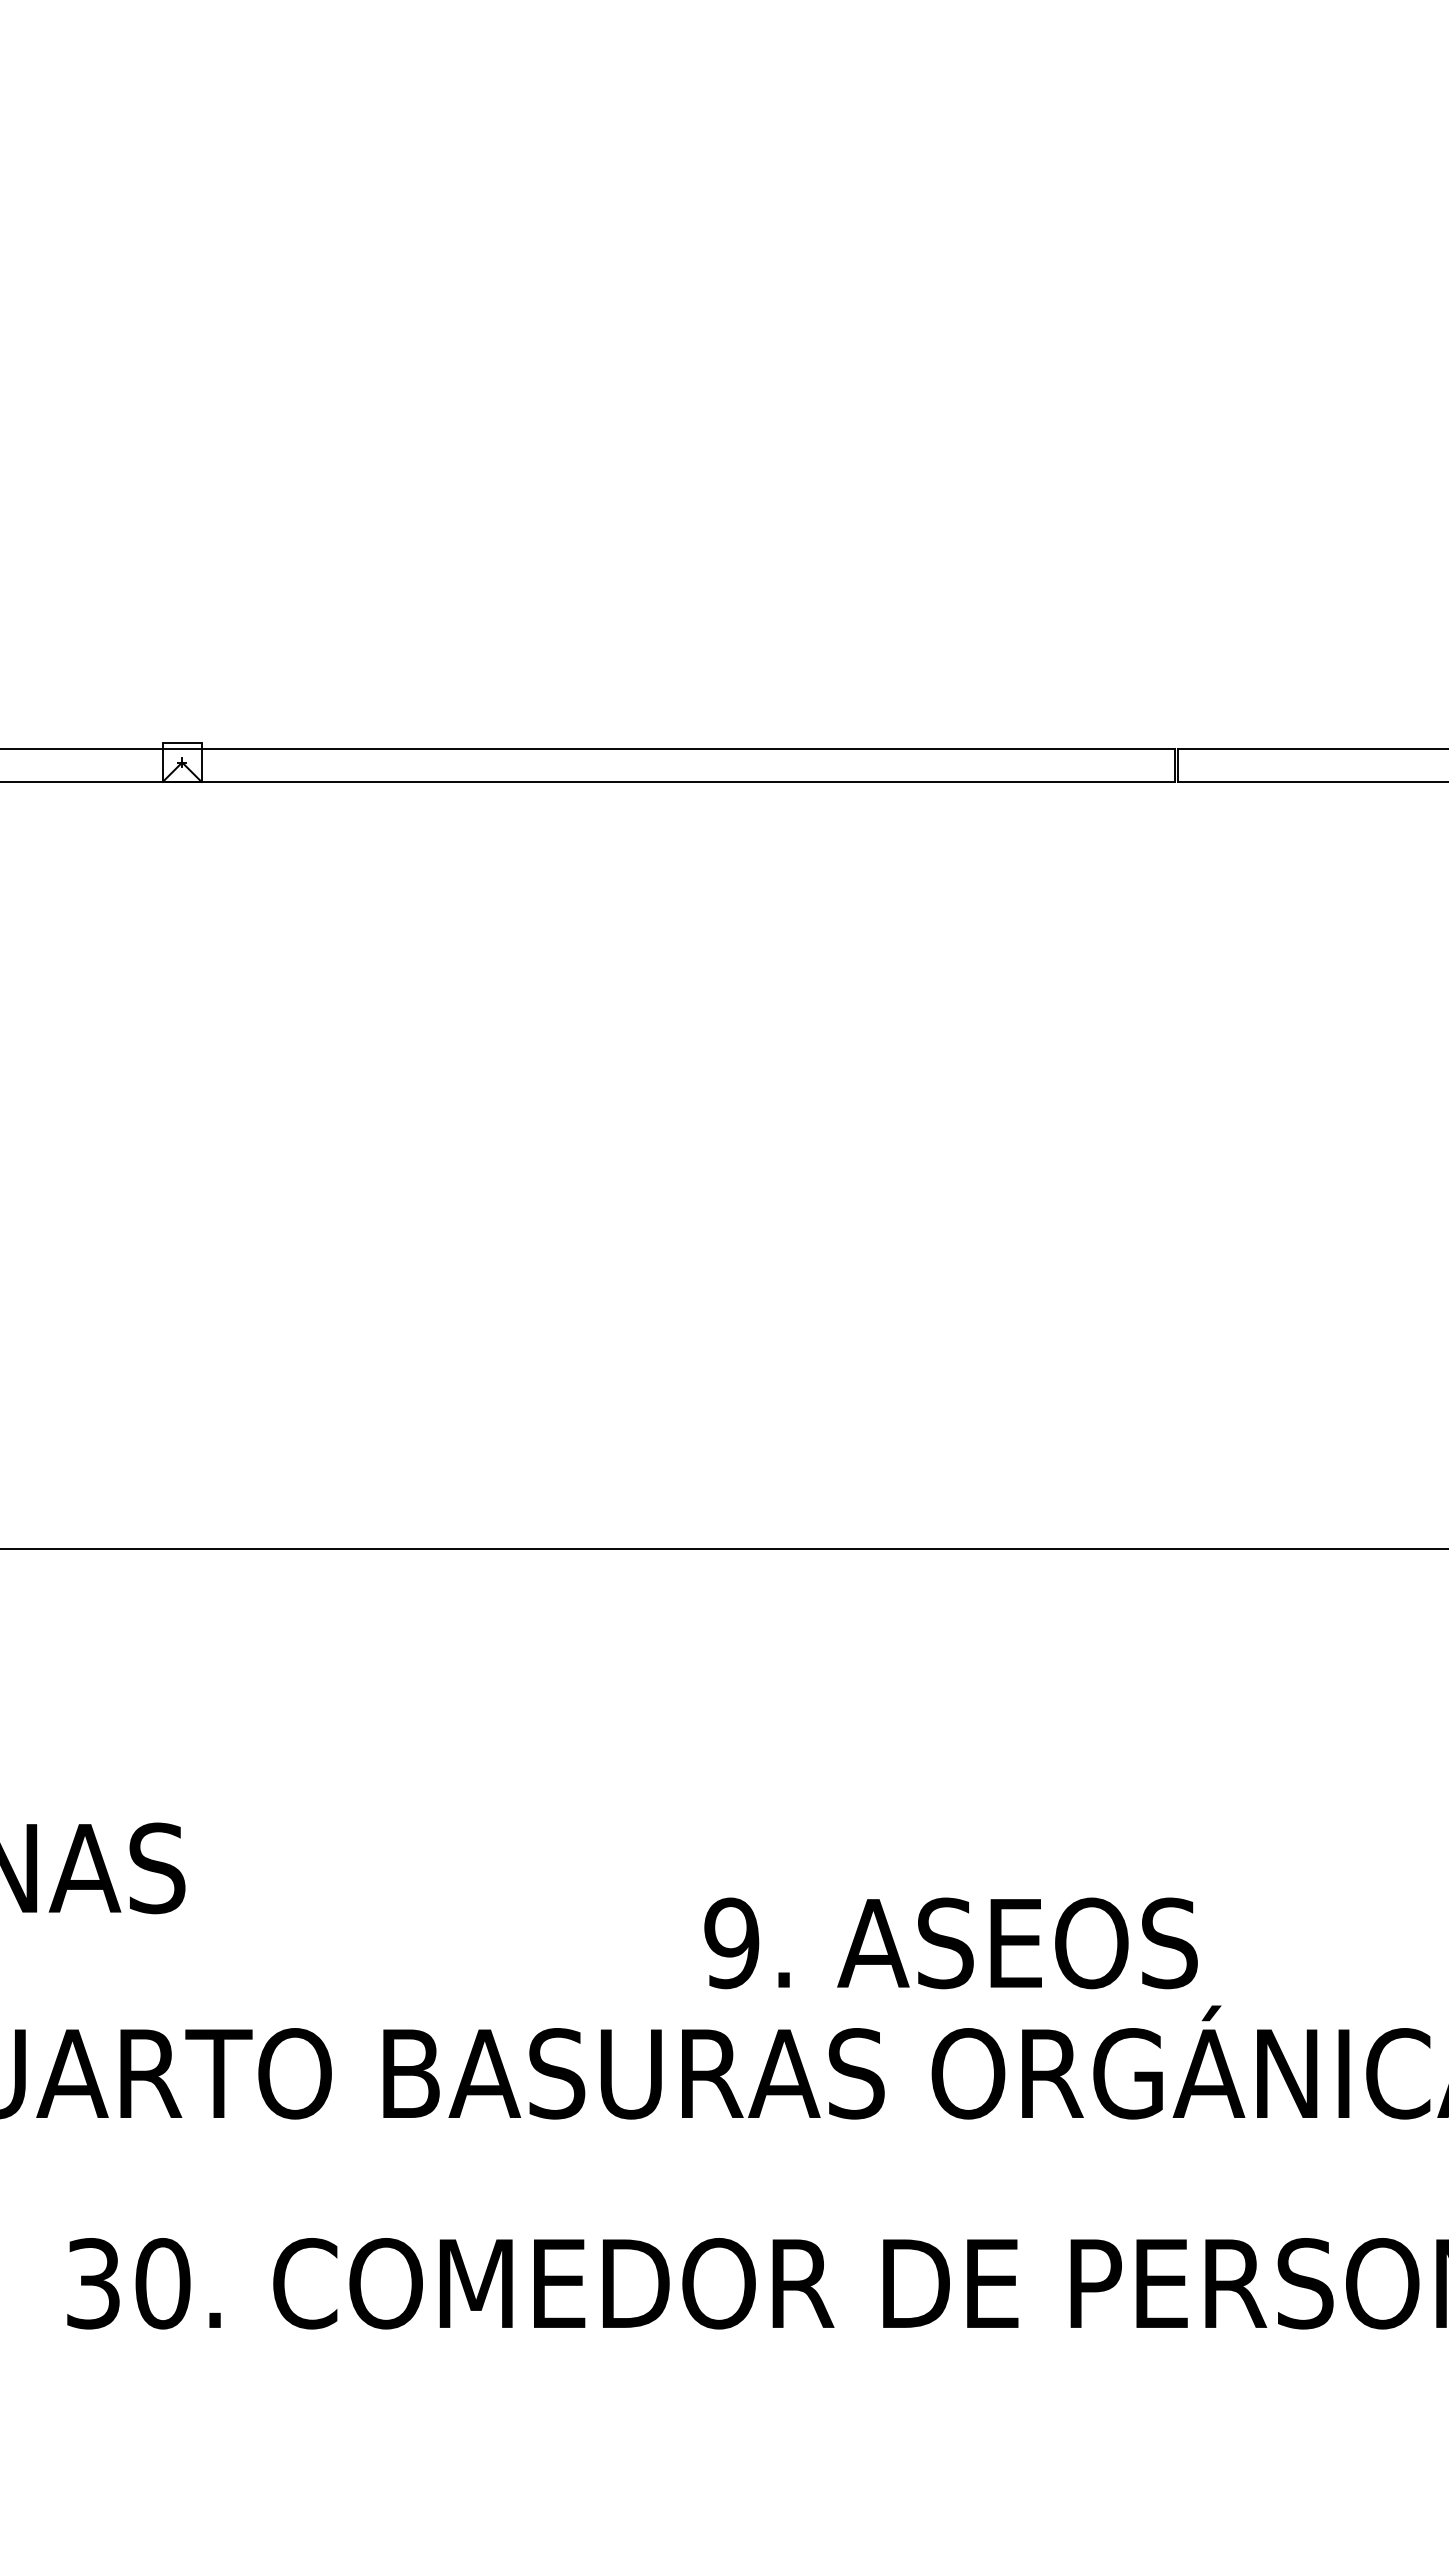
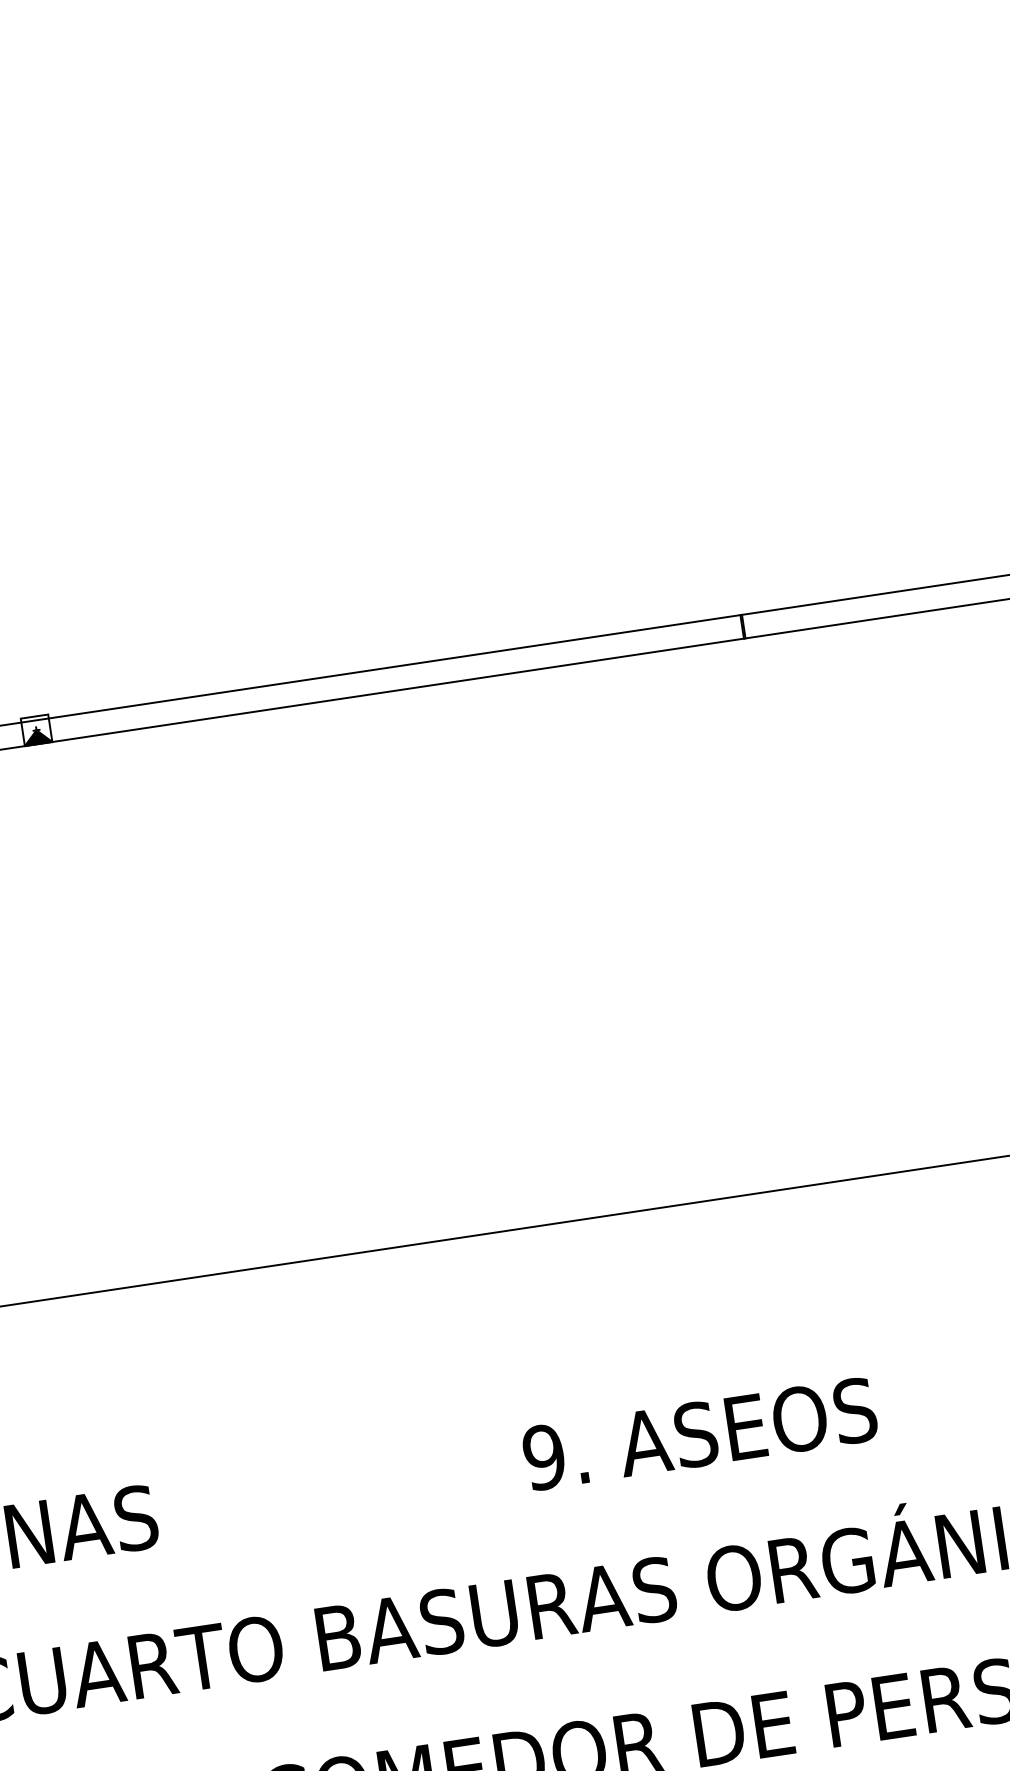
fill: (181, 771) -> (37, 736), added
text: (950, 1943) -> (699, 1434), moved

